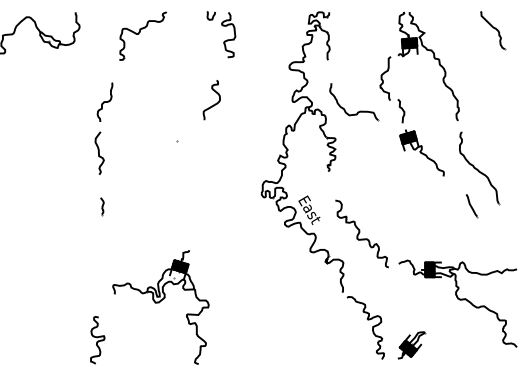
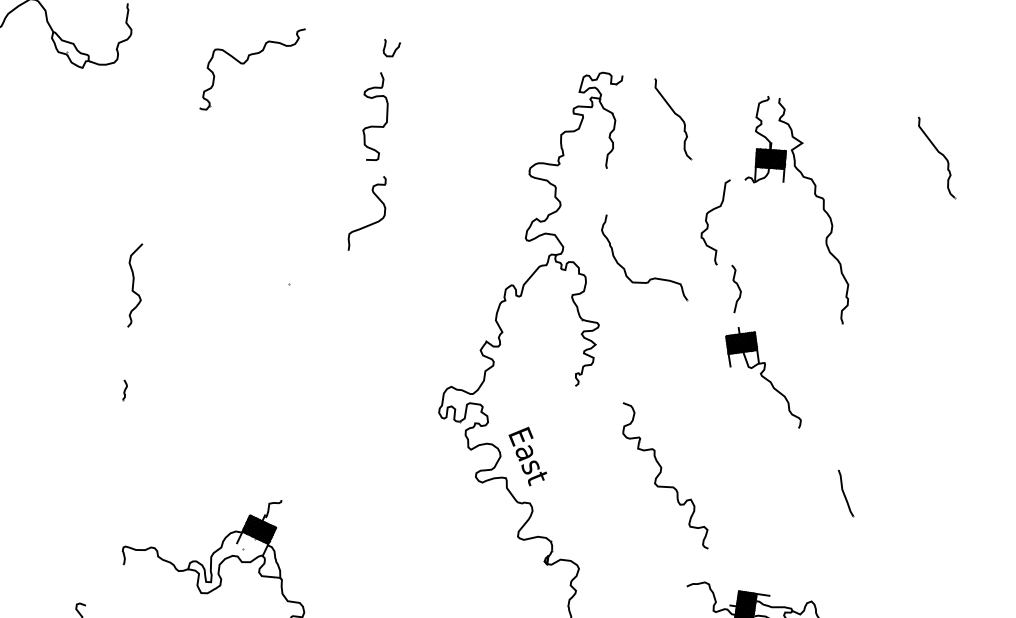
part: (358, 30) -> (674, 119), added
curve: (228, 39) -> (372, 125), moved
curve: (104, 101) -> (158, 185), removed
part: (479, 168) -> (871, 423), removed
part: (102, 206) -> (124, 390), size x0.6
part: (361, 233) -> (664, 474), moved

